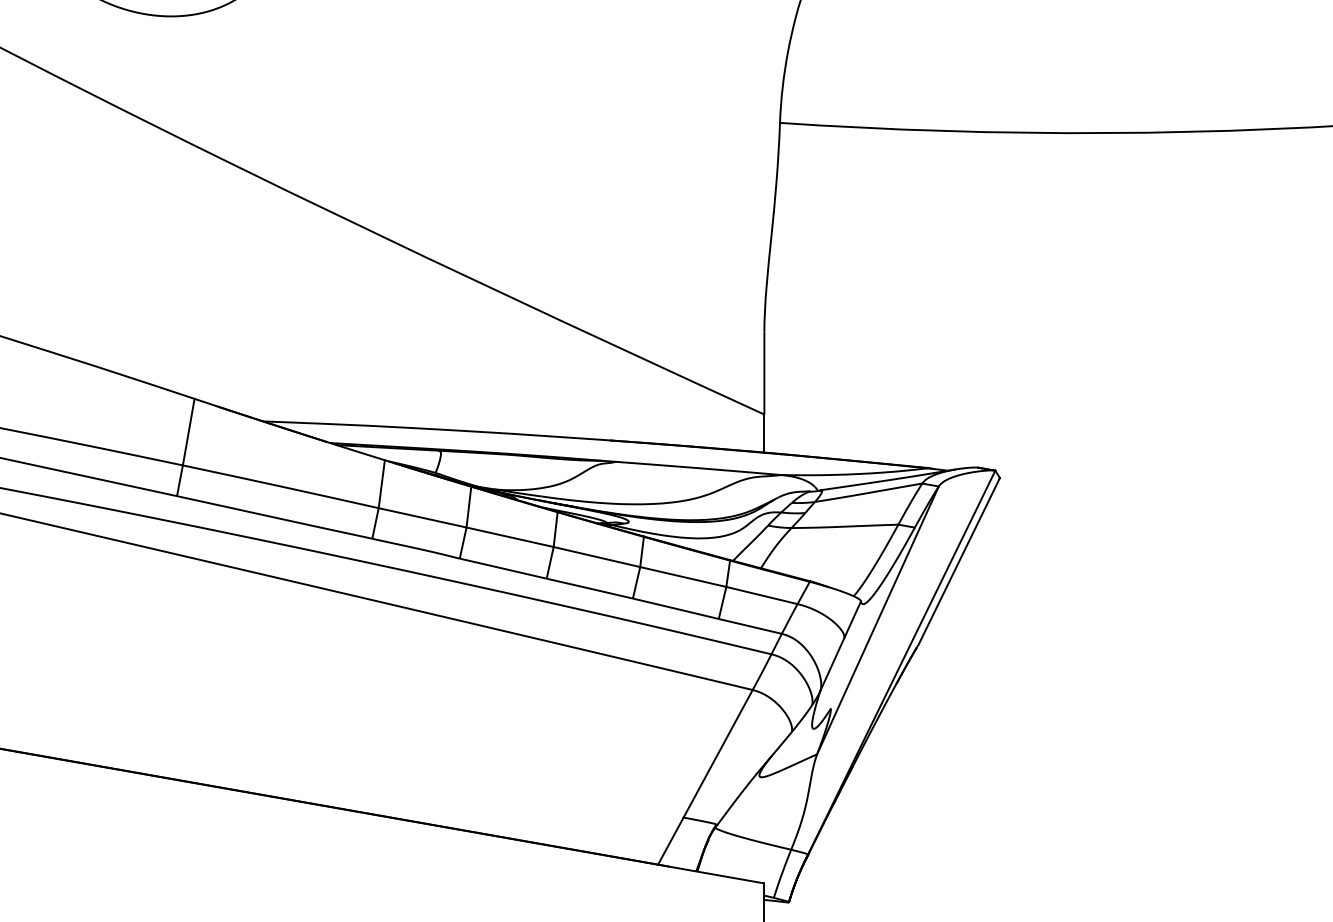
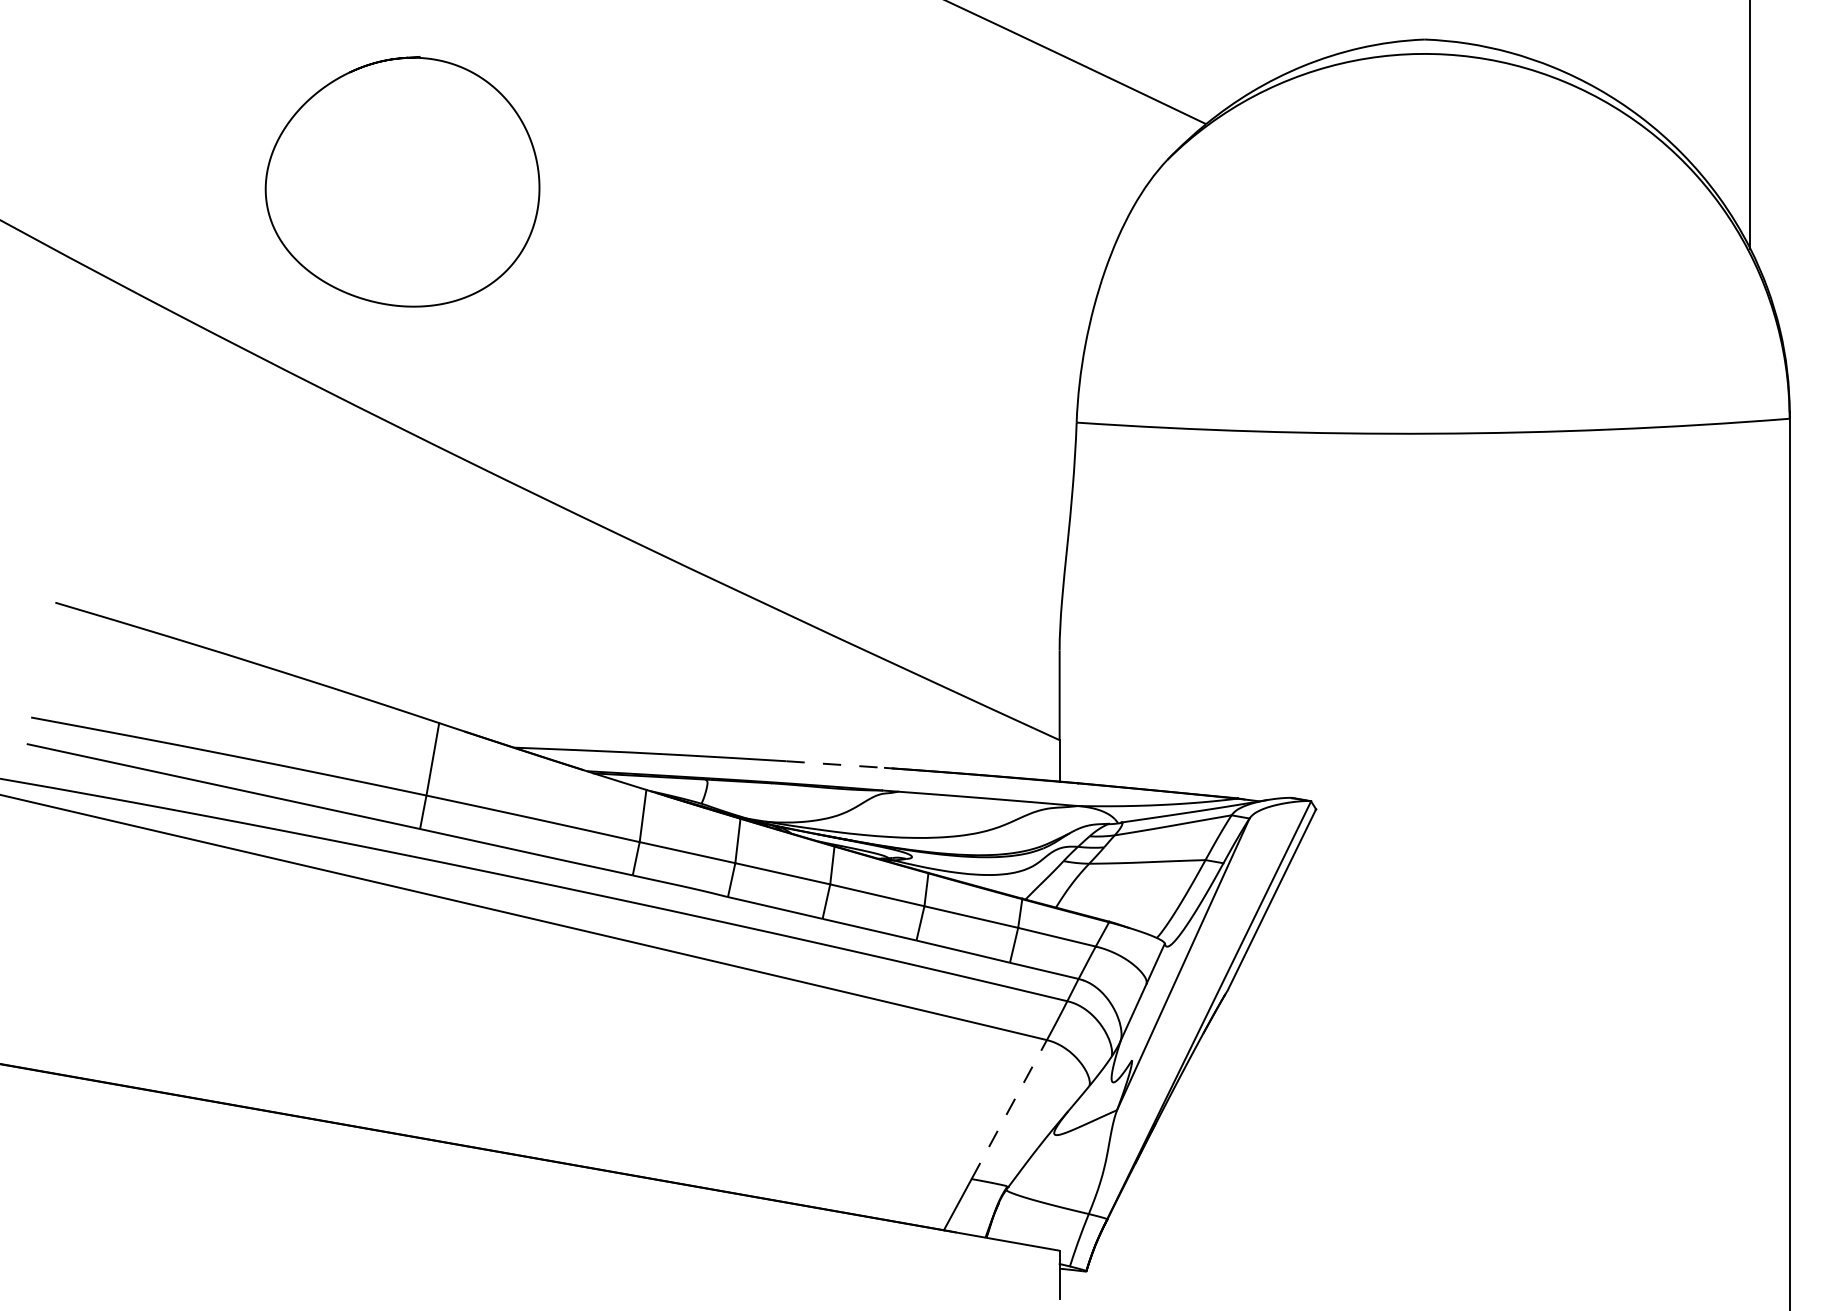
line: (558, 436) -> (835, 764), solid -> dashed
line: (718, 753) -> (1009, 1109), solid -> dashed

